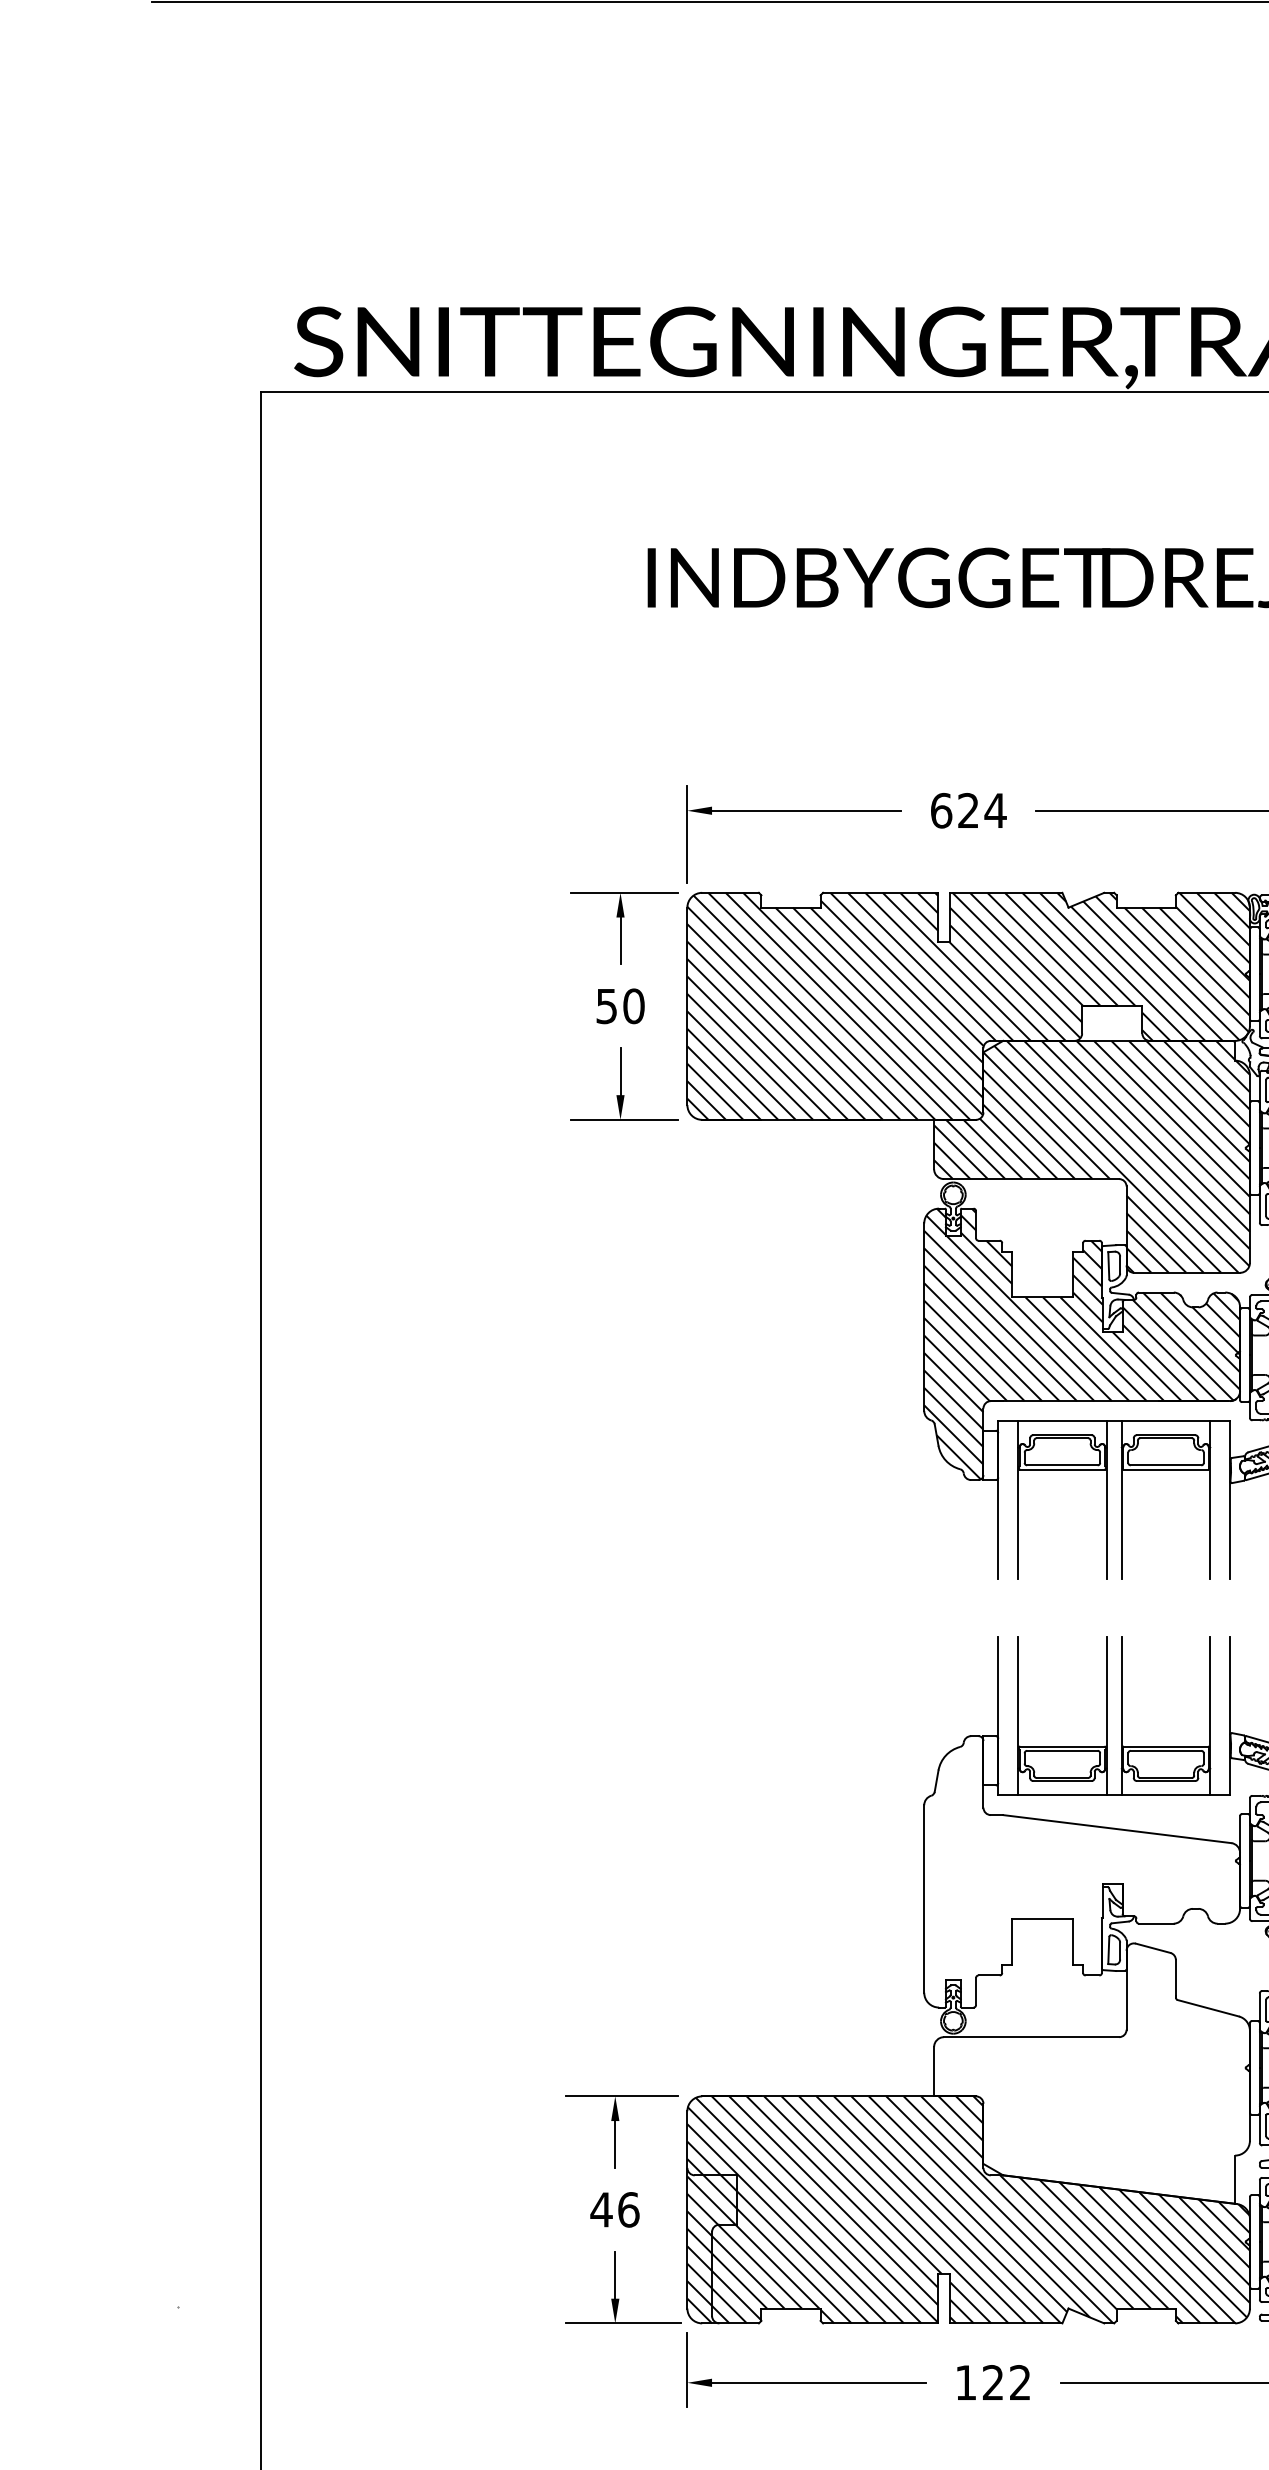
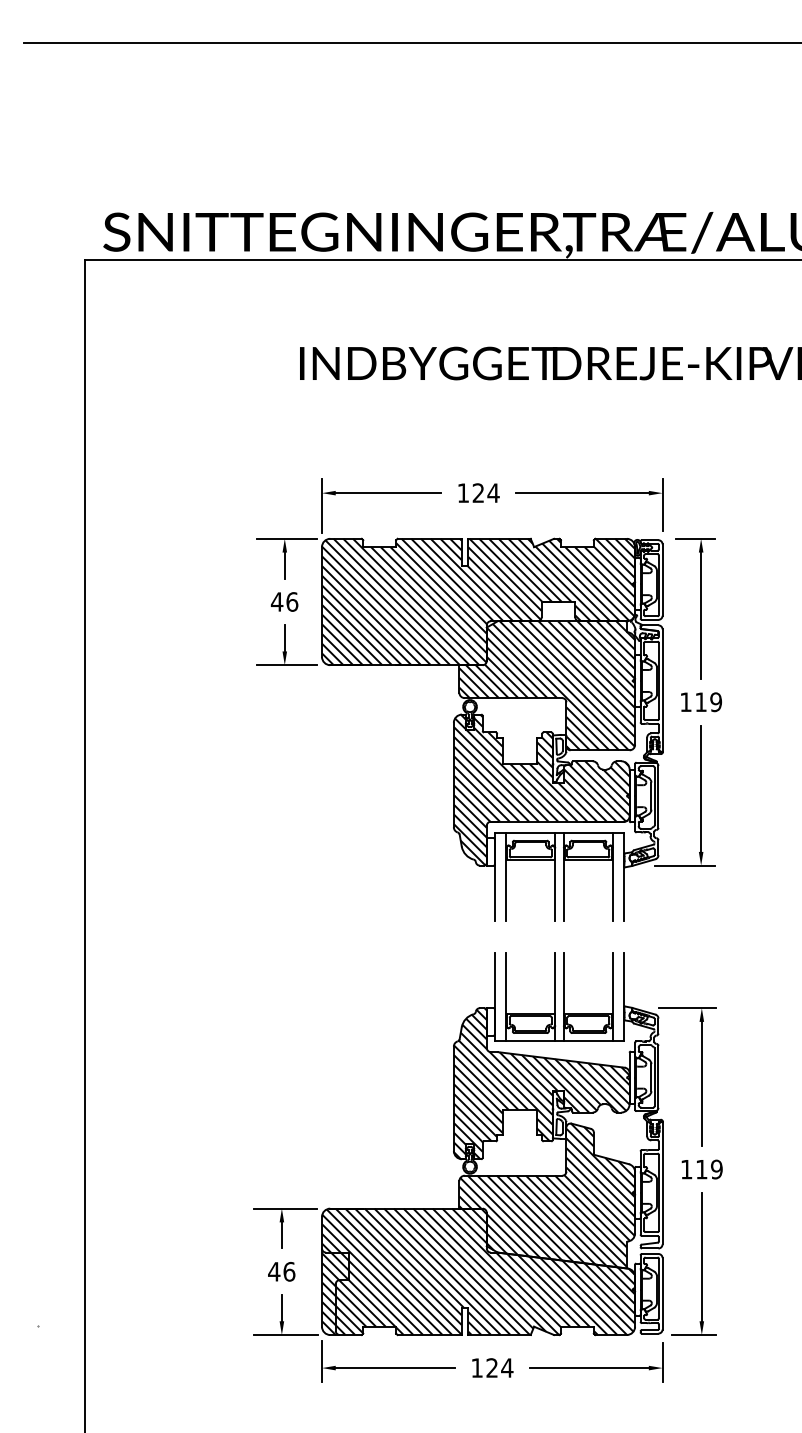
text: (941, 811) -> (463, 493), 624 -> 124
text: (619, 1005) -> (284, 601), 50 -> 46
hatch: (1081, 1871) -> (541, 1083), added
hatch: (1092, 2072) -> (547, 1195), added
text: (1020, 2381) -> (507, 1367), 122 -> 124

